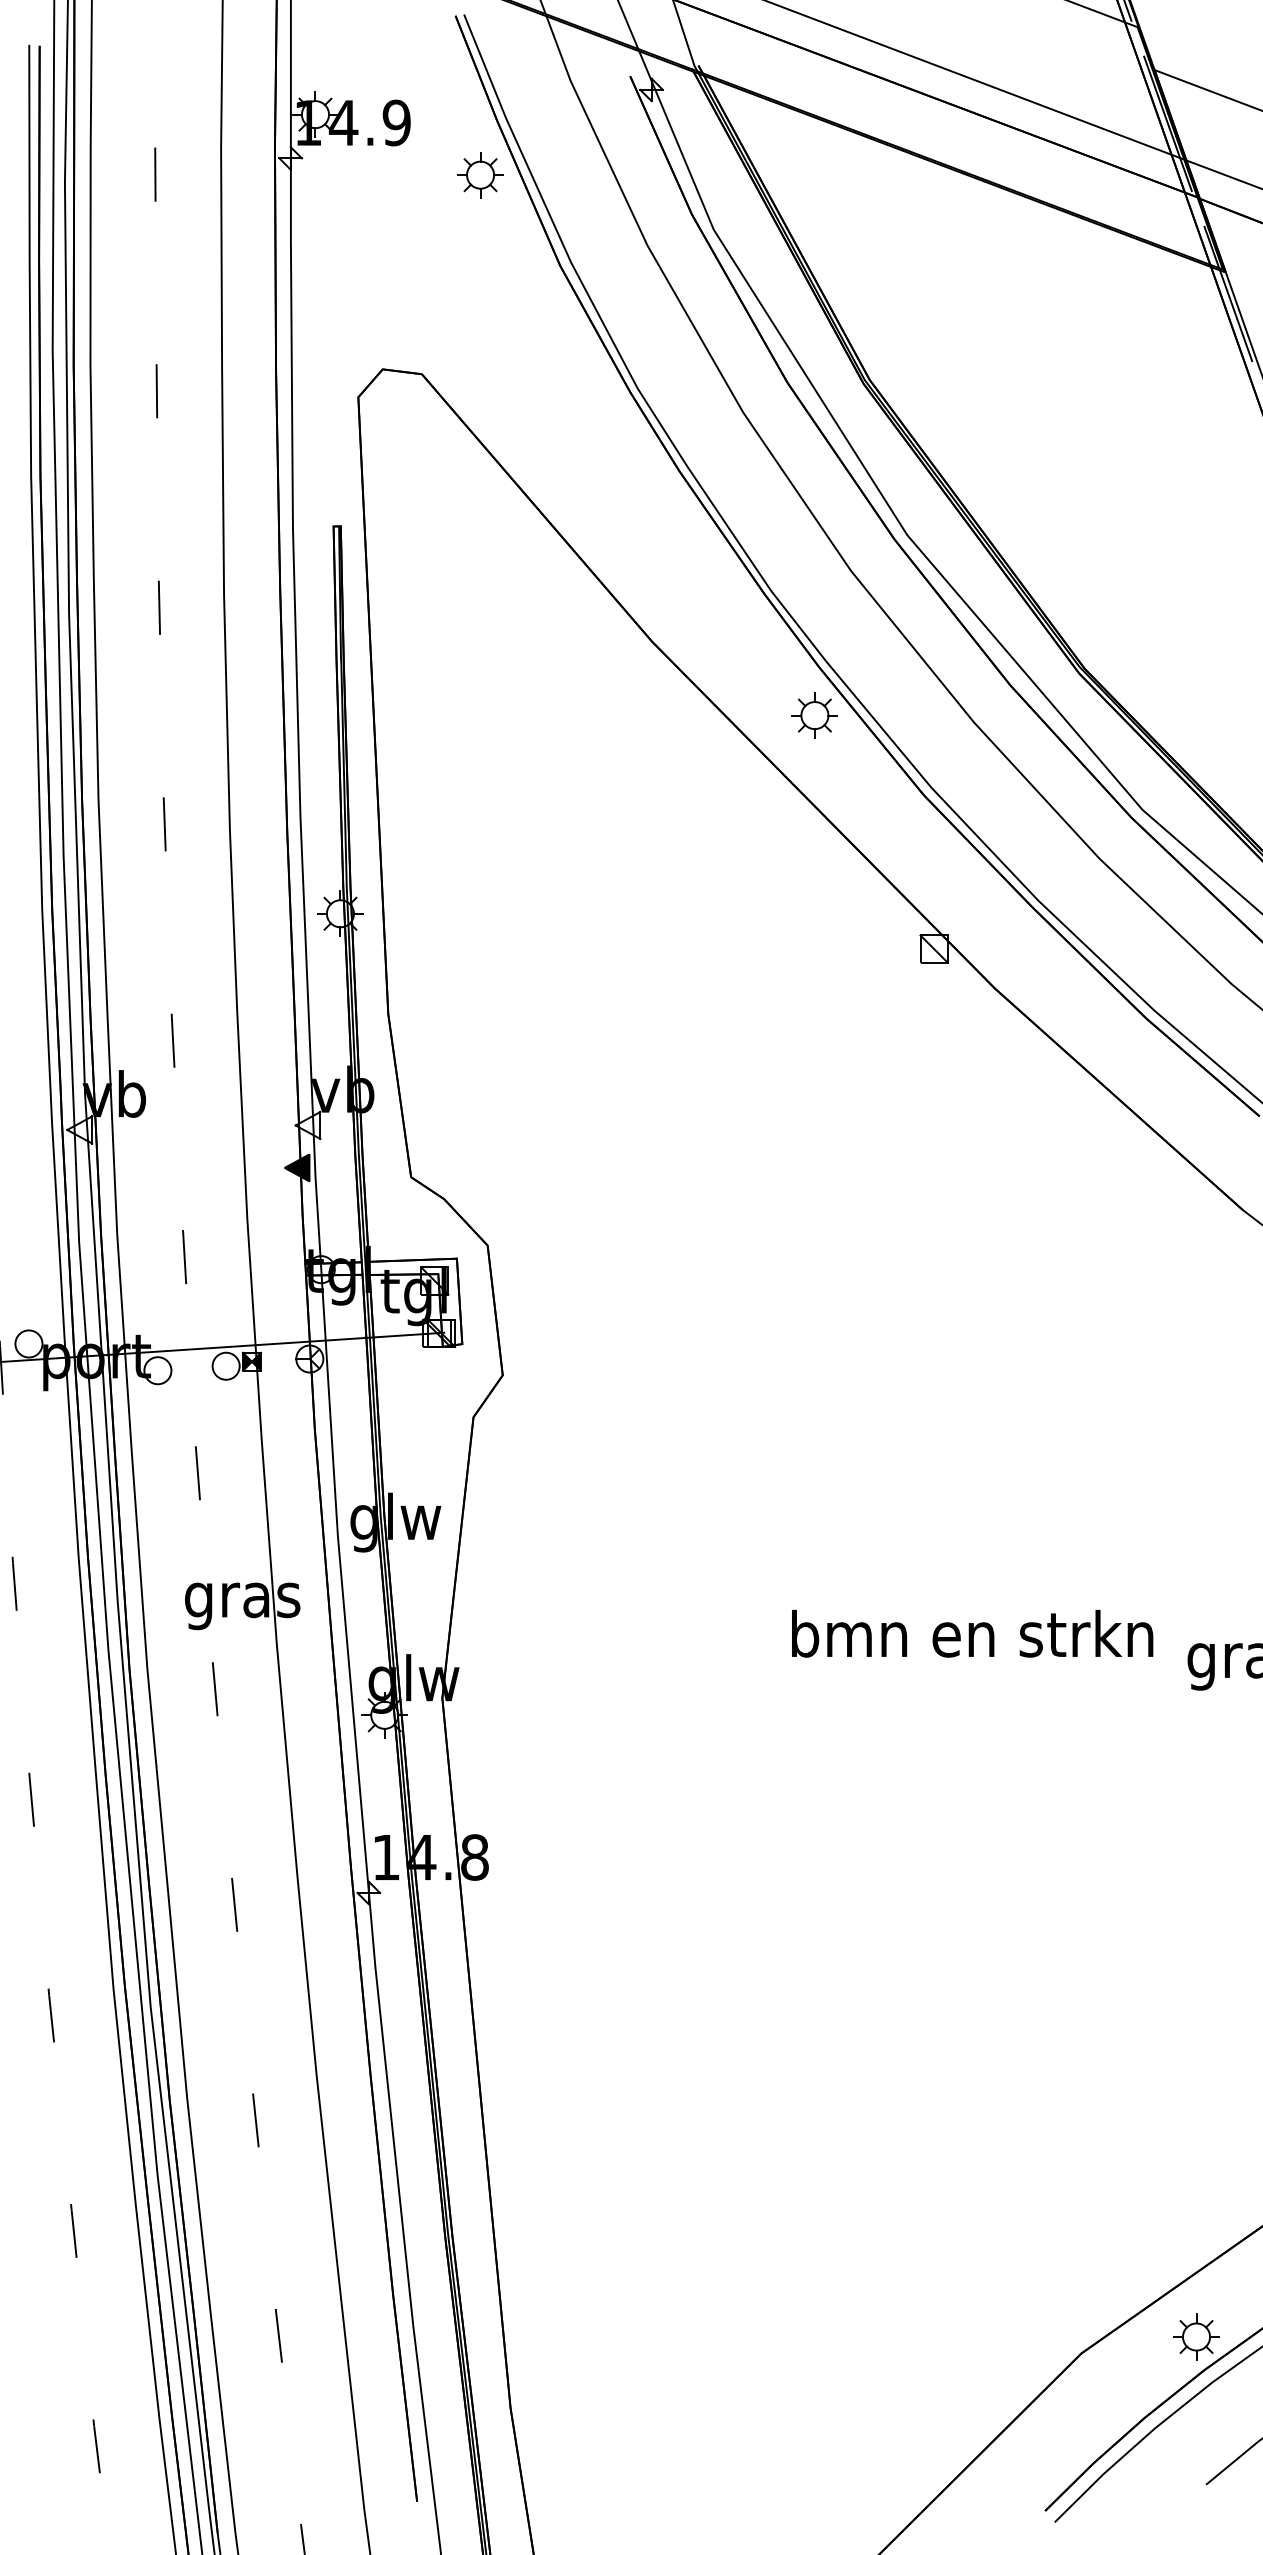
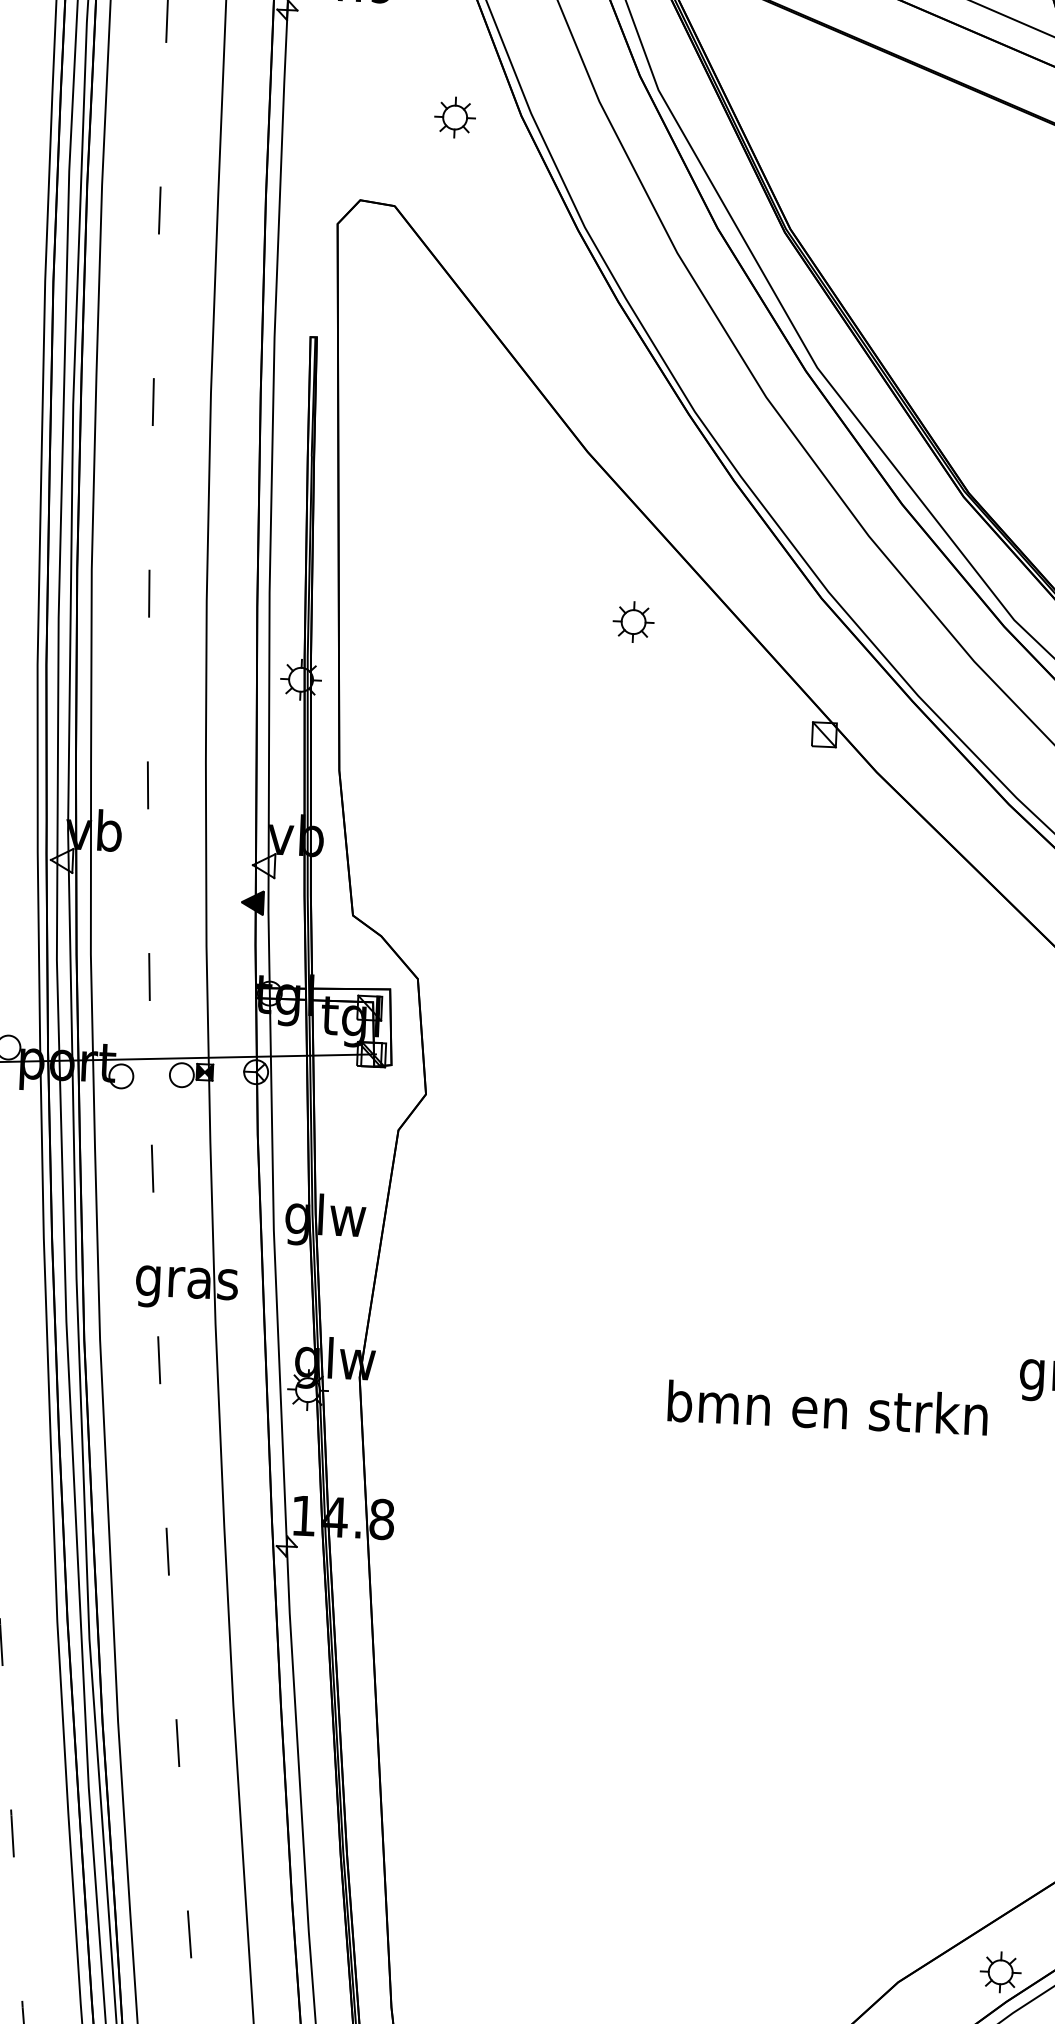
part: (480, 175) -> (455, 117), moved
part: (814, 715) -> (633, 622), moved
text: (972, 1633) -> (827, 1407), moved

